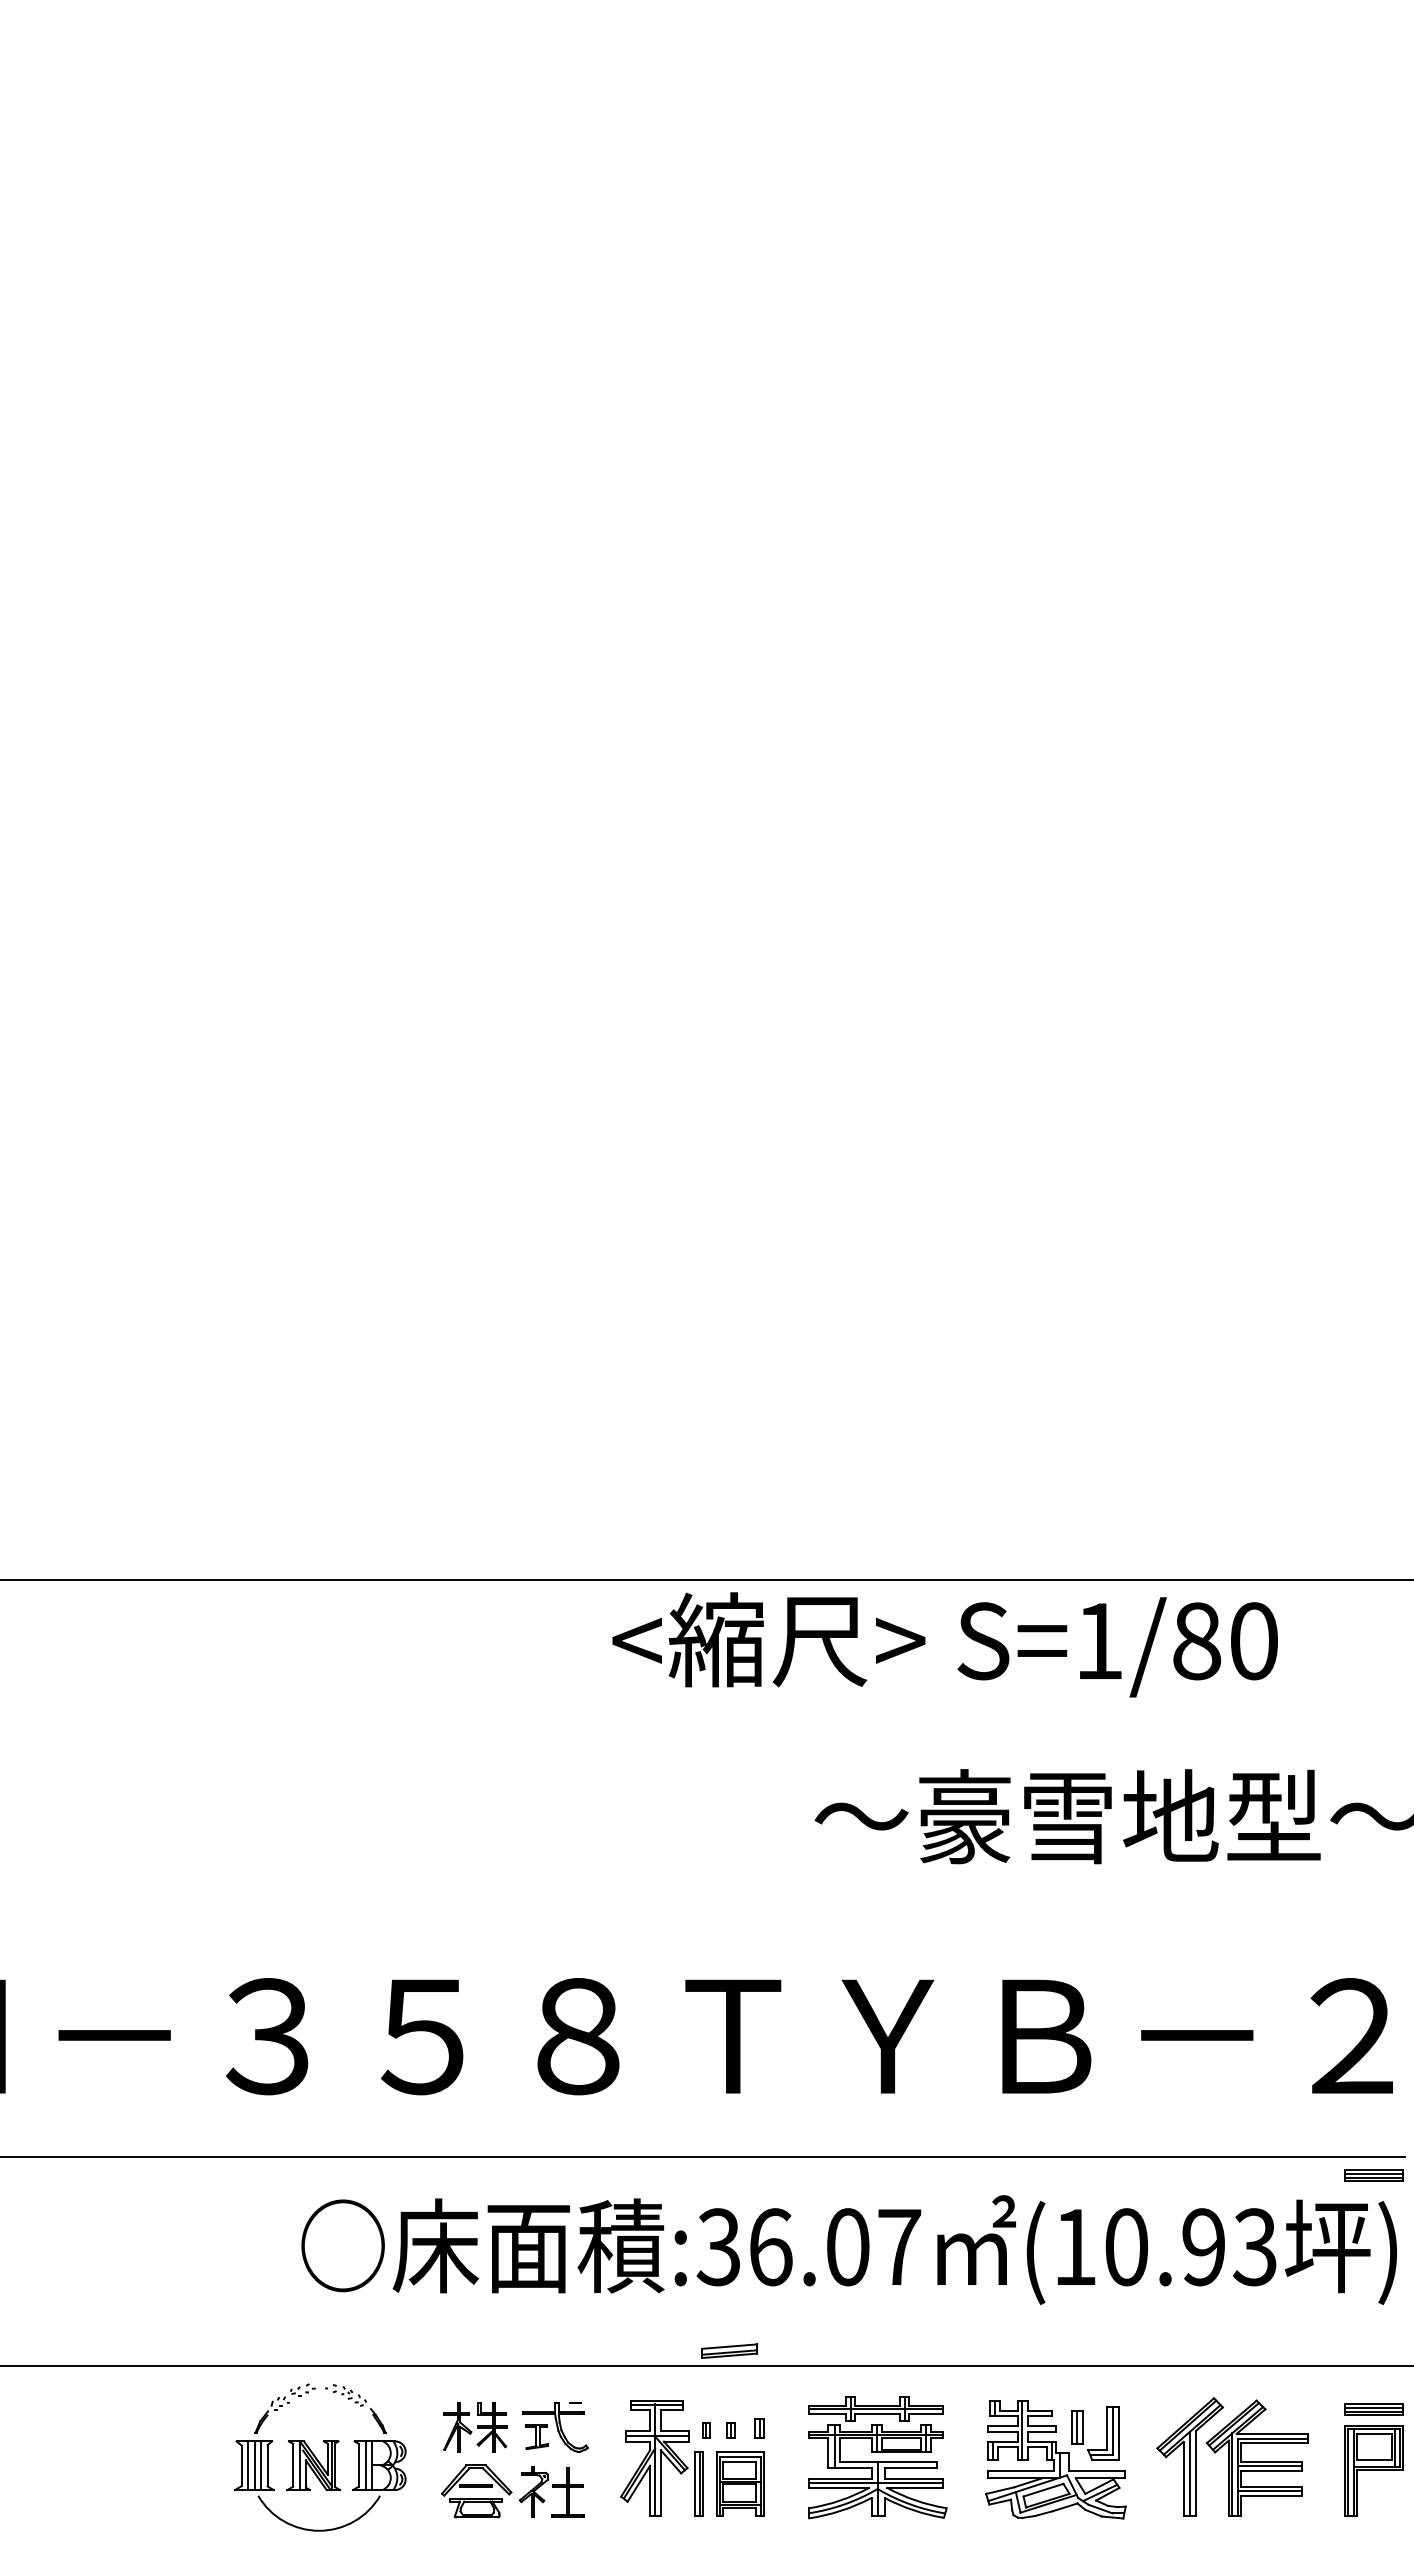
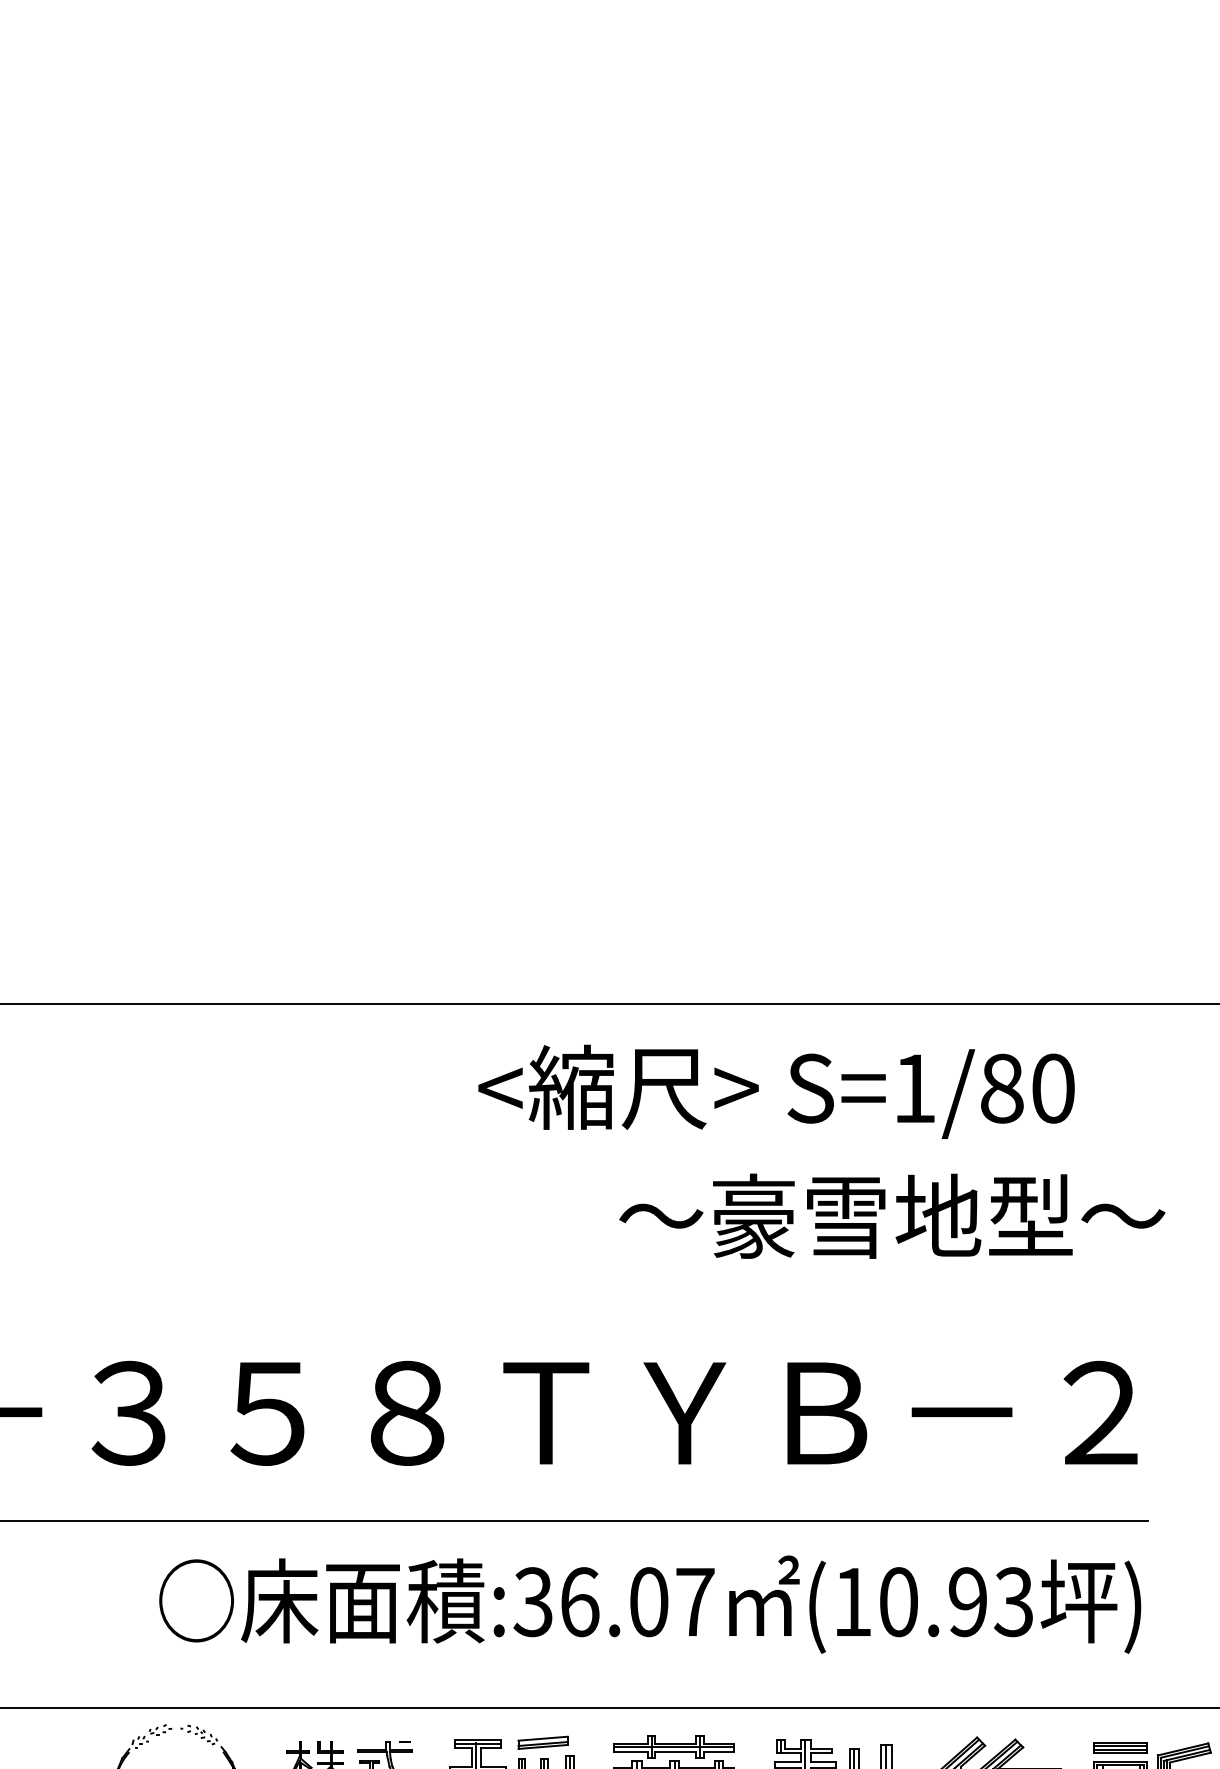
text: (944, 1644) -> (775, 1091), moved
part: (1373, 2175) -> (1120, 1537), removed
part: (729, 2350) -> (542, 1742), moved

